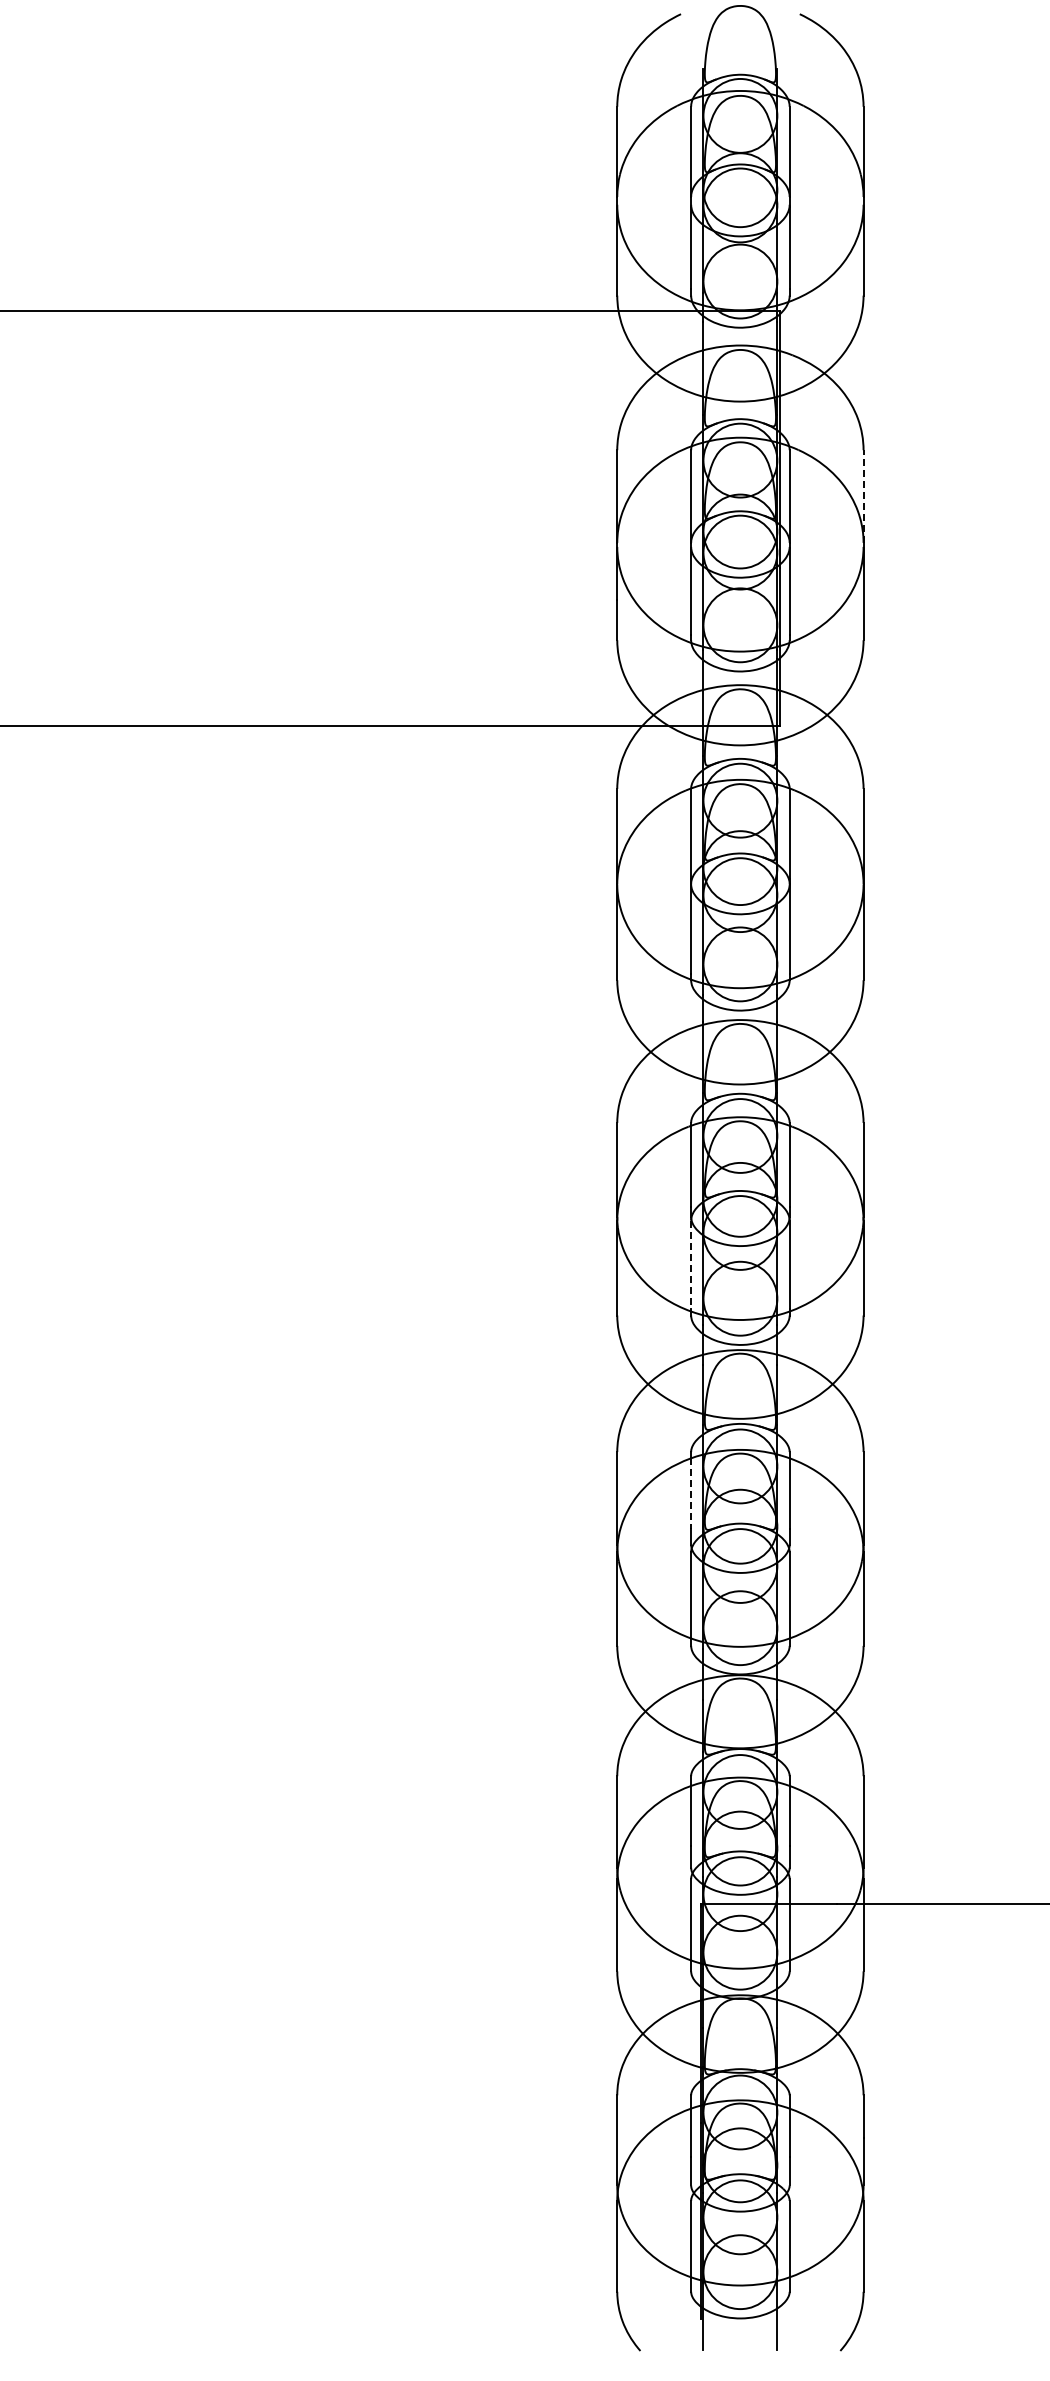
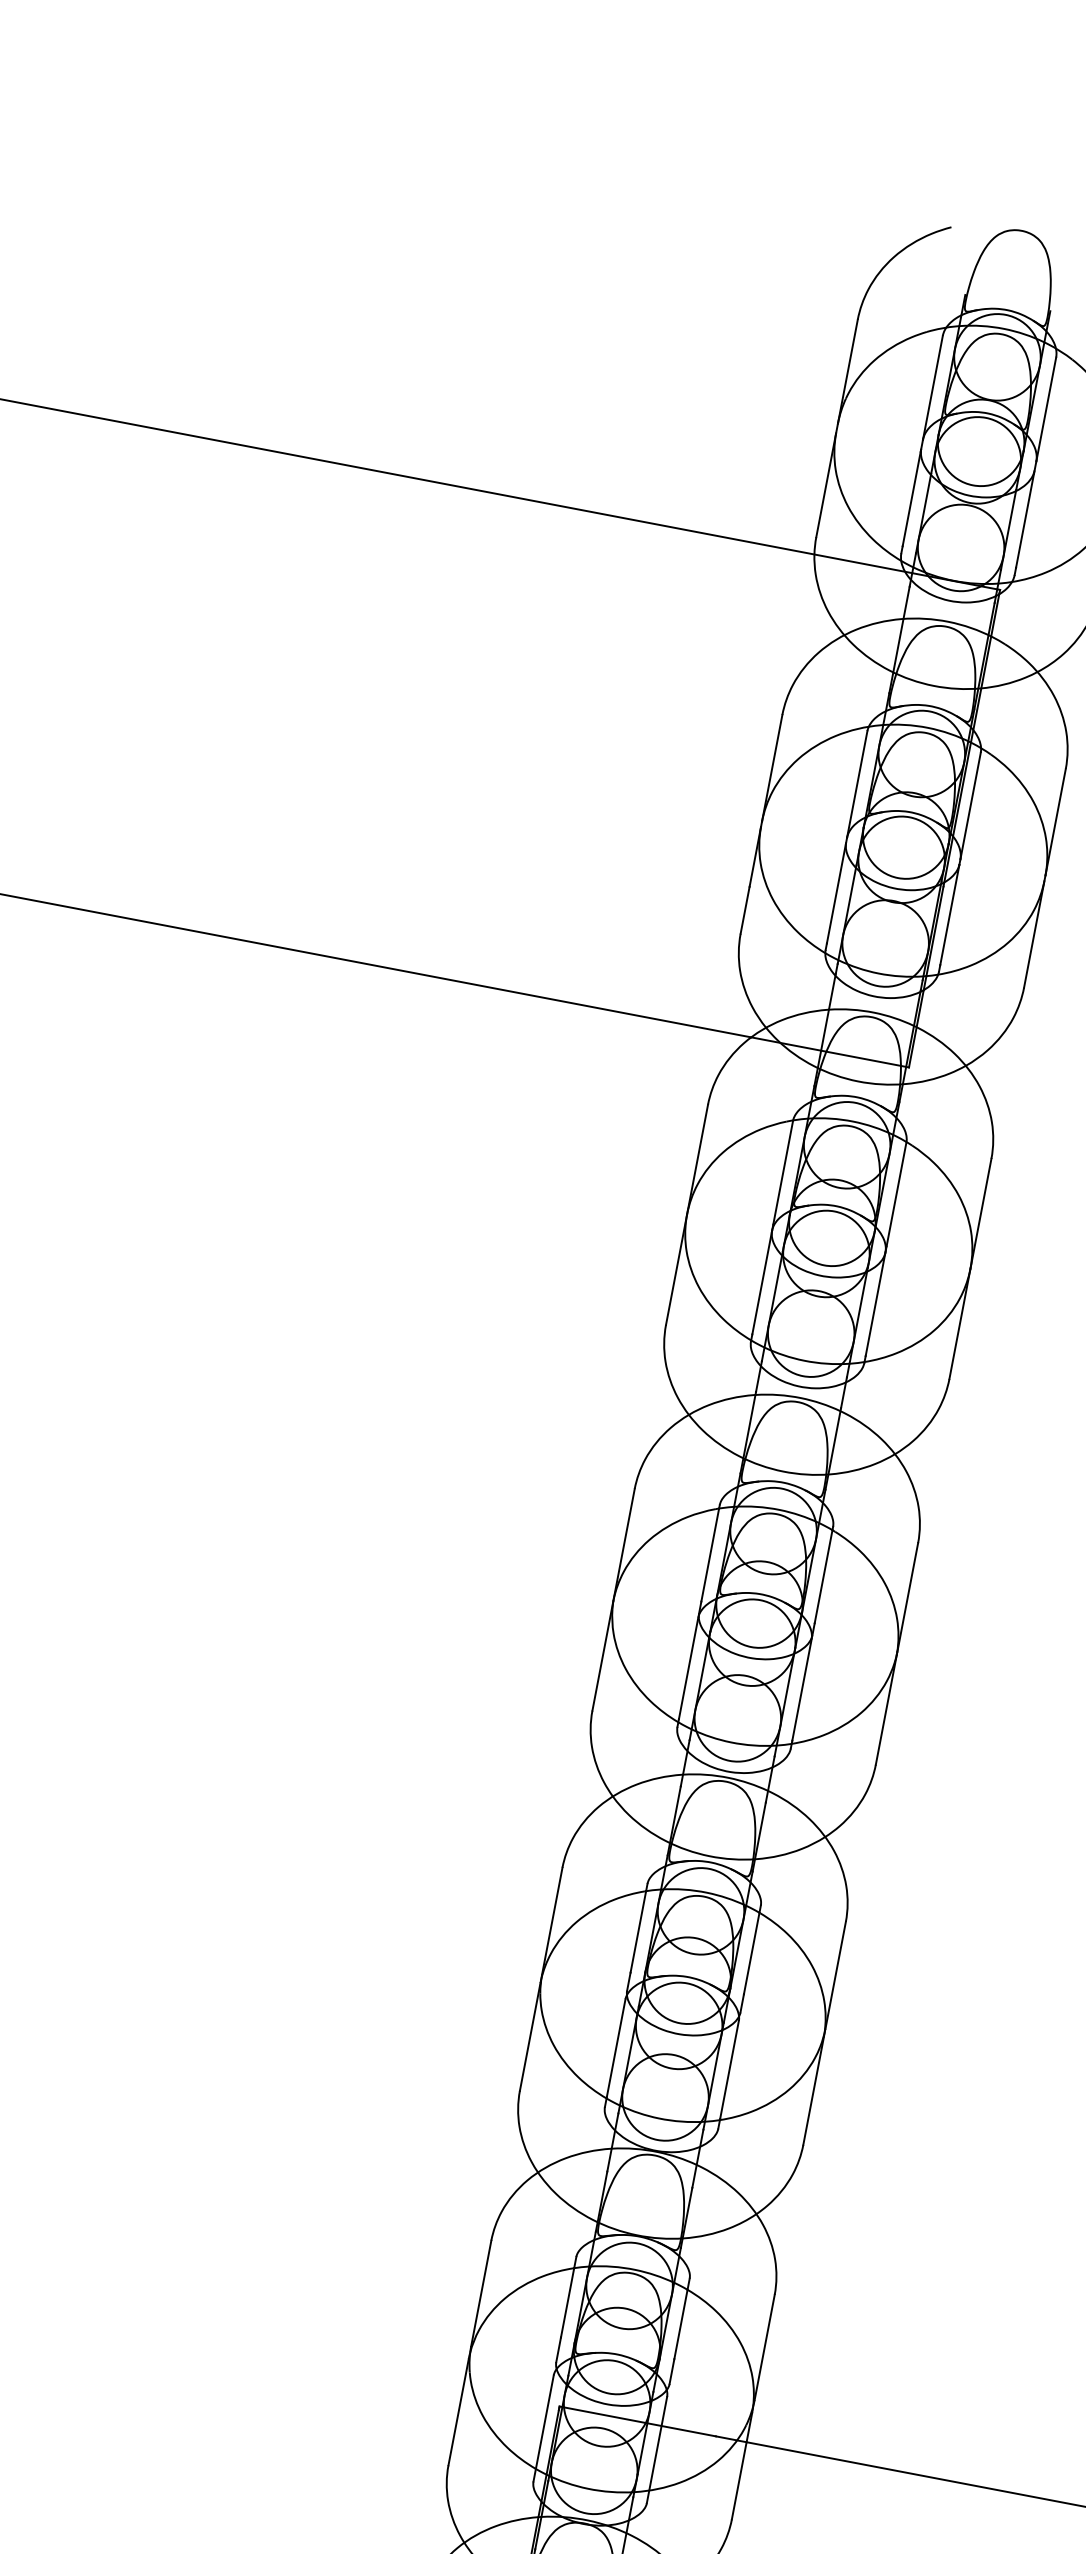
line: (863, 496) -> (1055, 822), dashed -> solid
line: (691, 1265) -> (688, 1669), dashed -> solid
line: (691, 1494) -> (638, 1932), dashed -> solid

